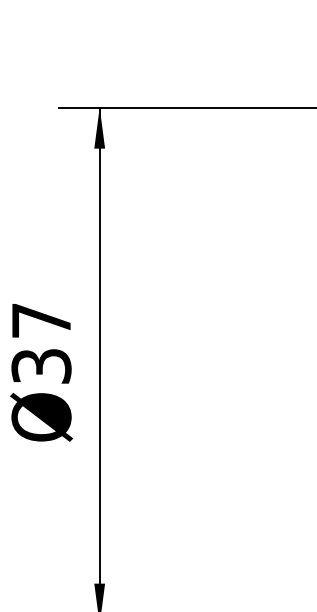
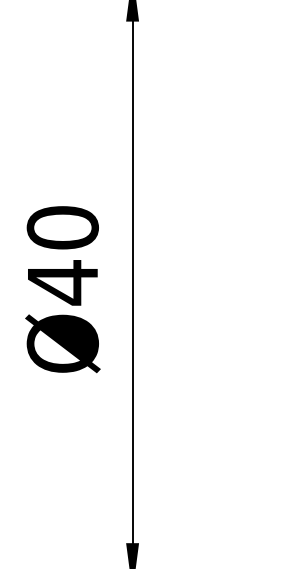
text: (41, 343) -> (62, 255), Ø37 -> Ø40

